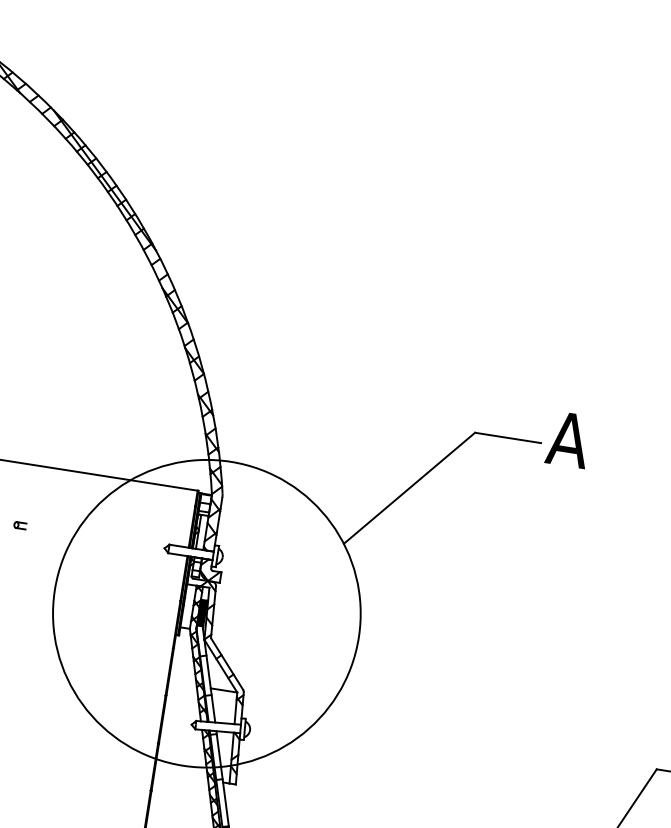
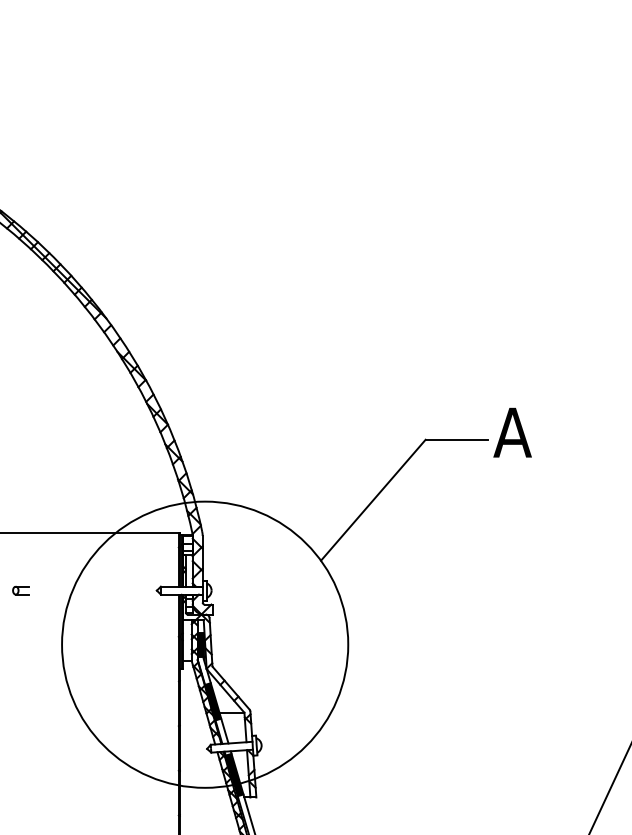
part: (19, 525) -> (20, 590), size x1.43
fill: (206, 675) -> (213, 701), added
fill: (216, 756) -> (234, 774), added

